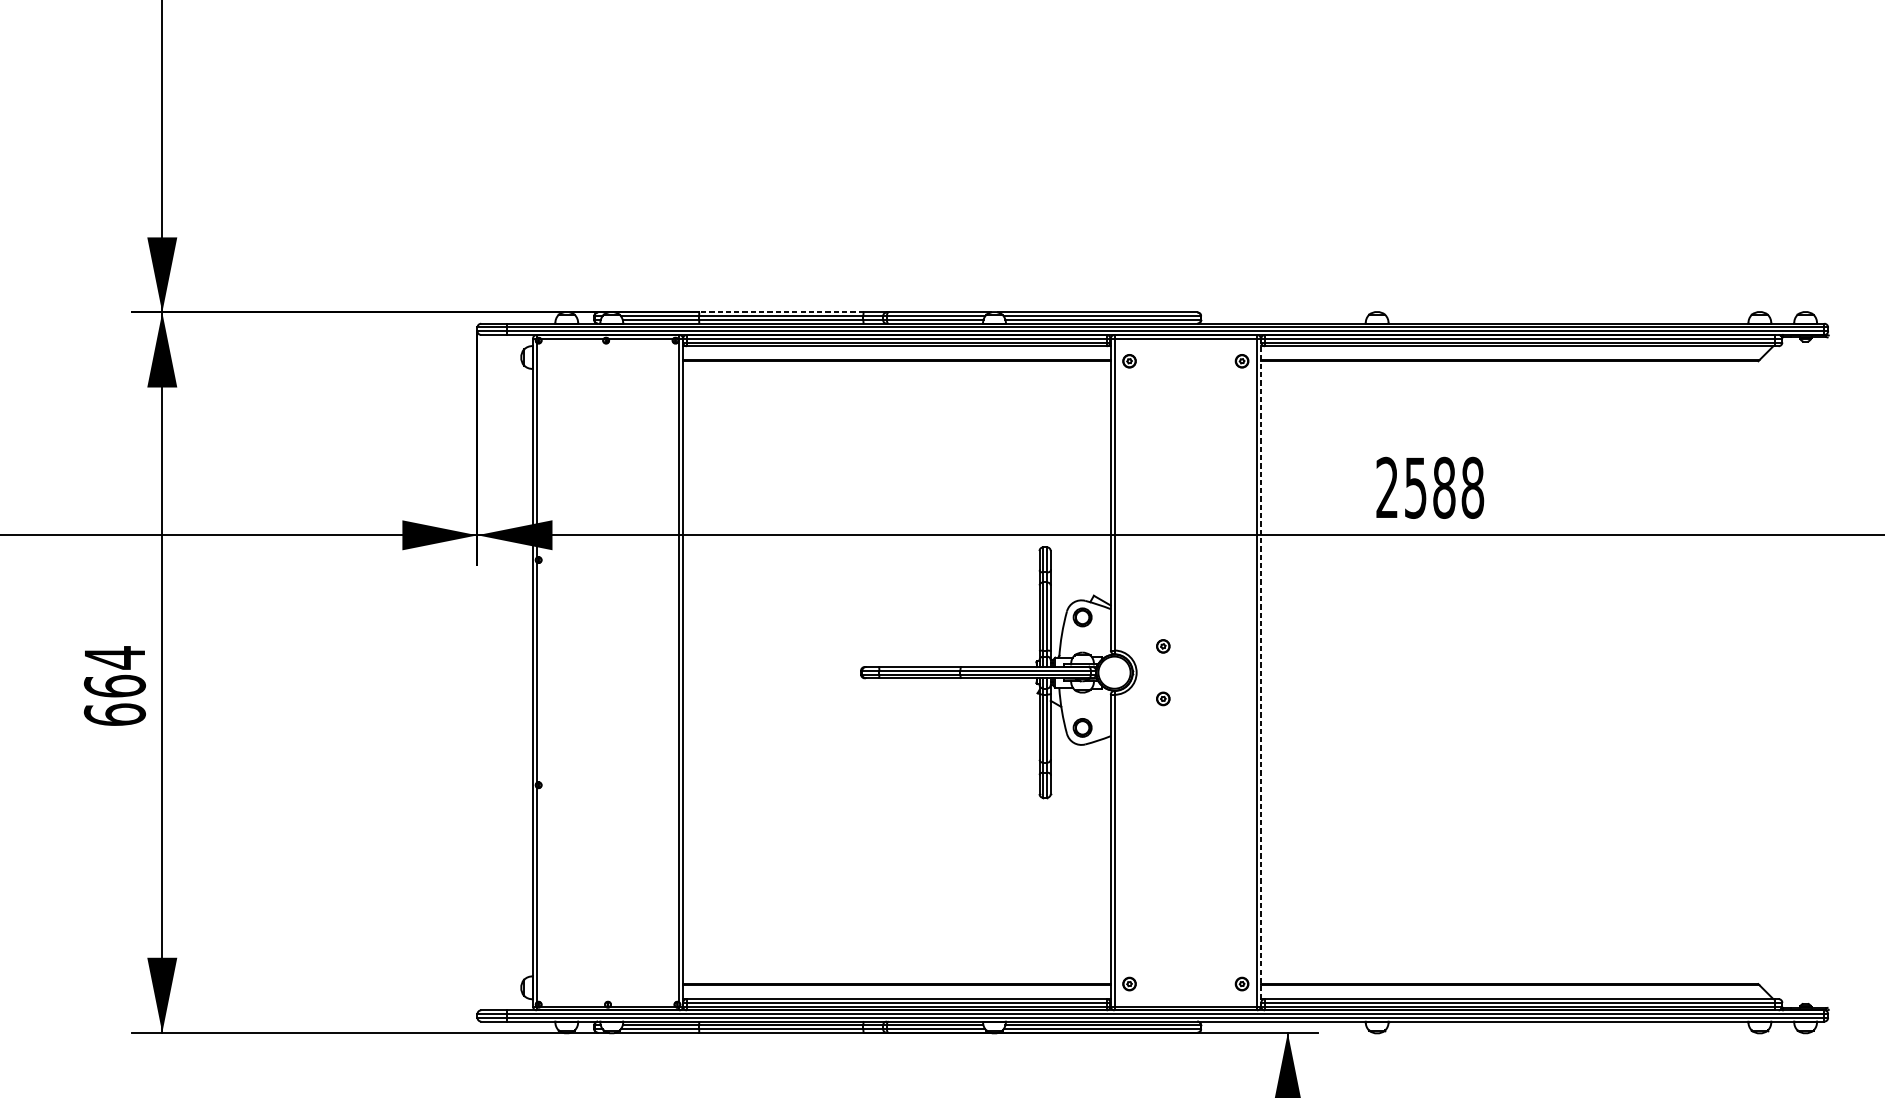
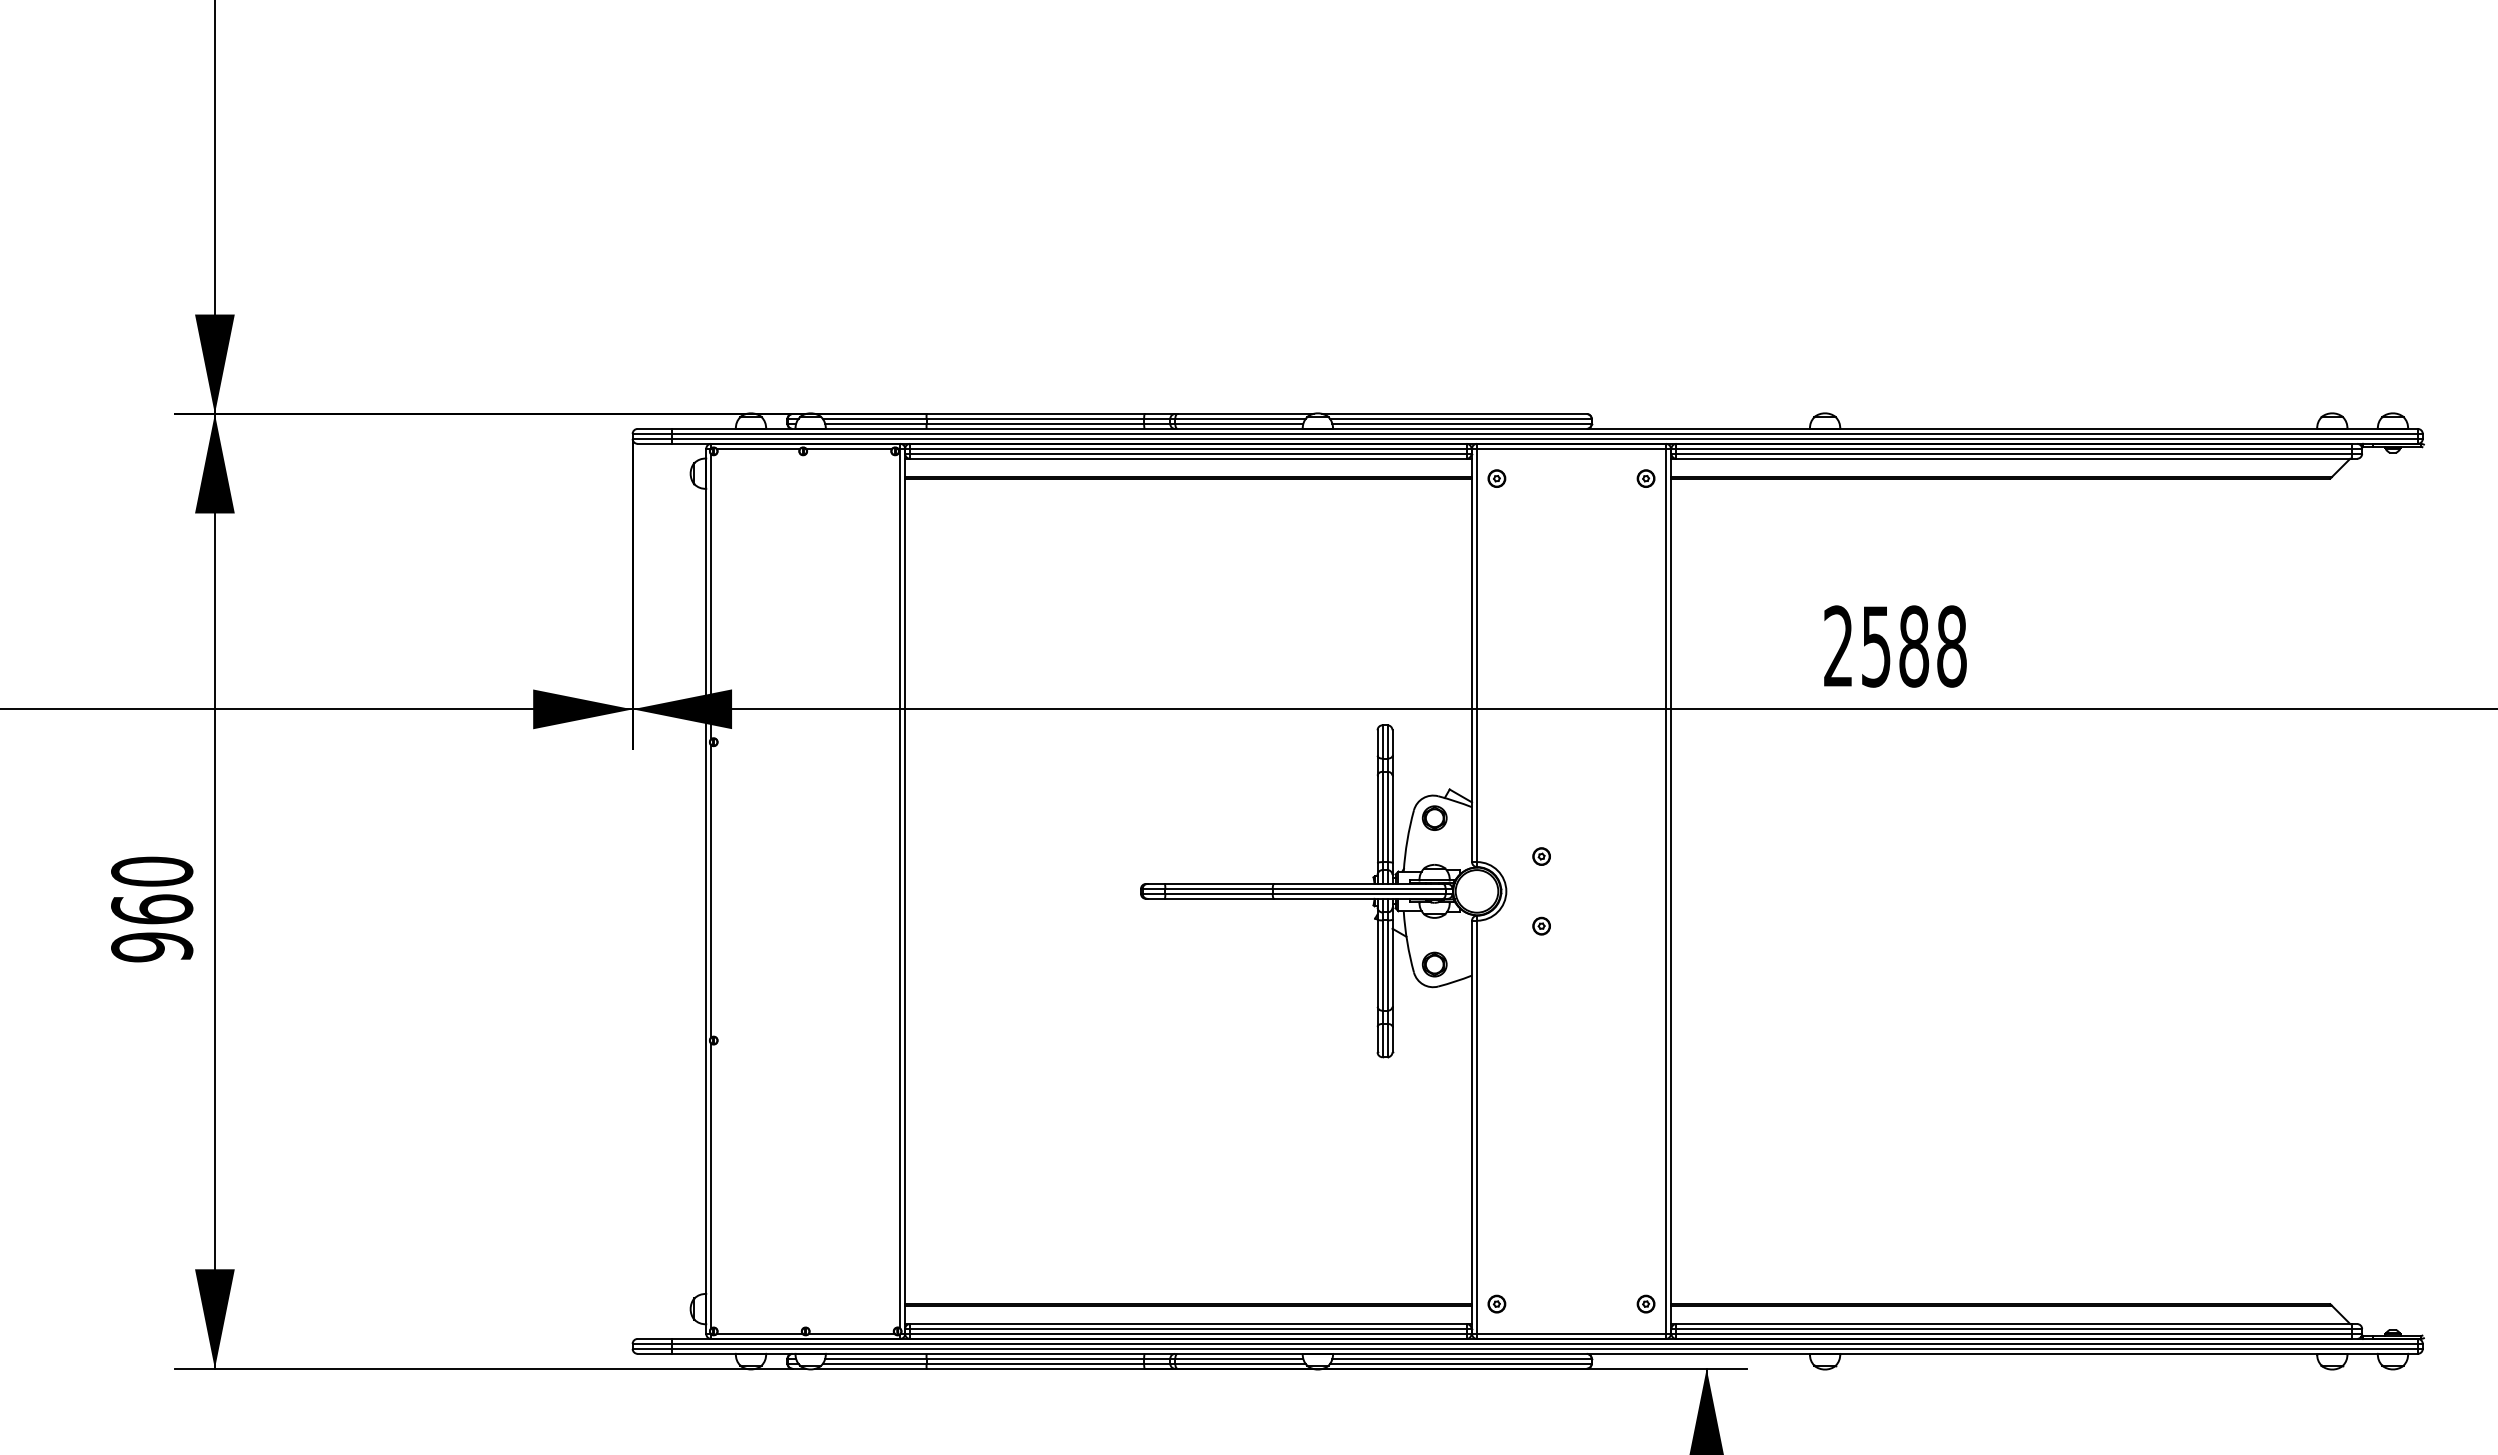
line: (781, 312) -> (1035, 414), dashed -> solid
line: (1260, 672) -> (1670, 891), dashed -> solid
text: (115, 686) -> (152, 909), 664 -> 960

